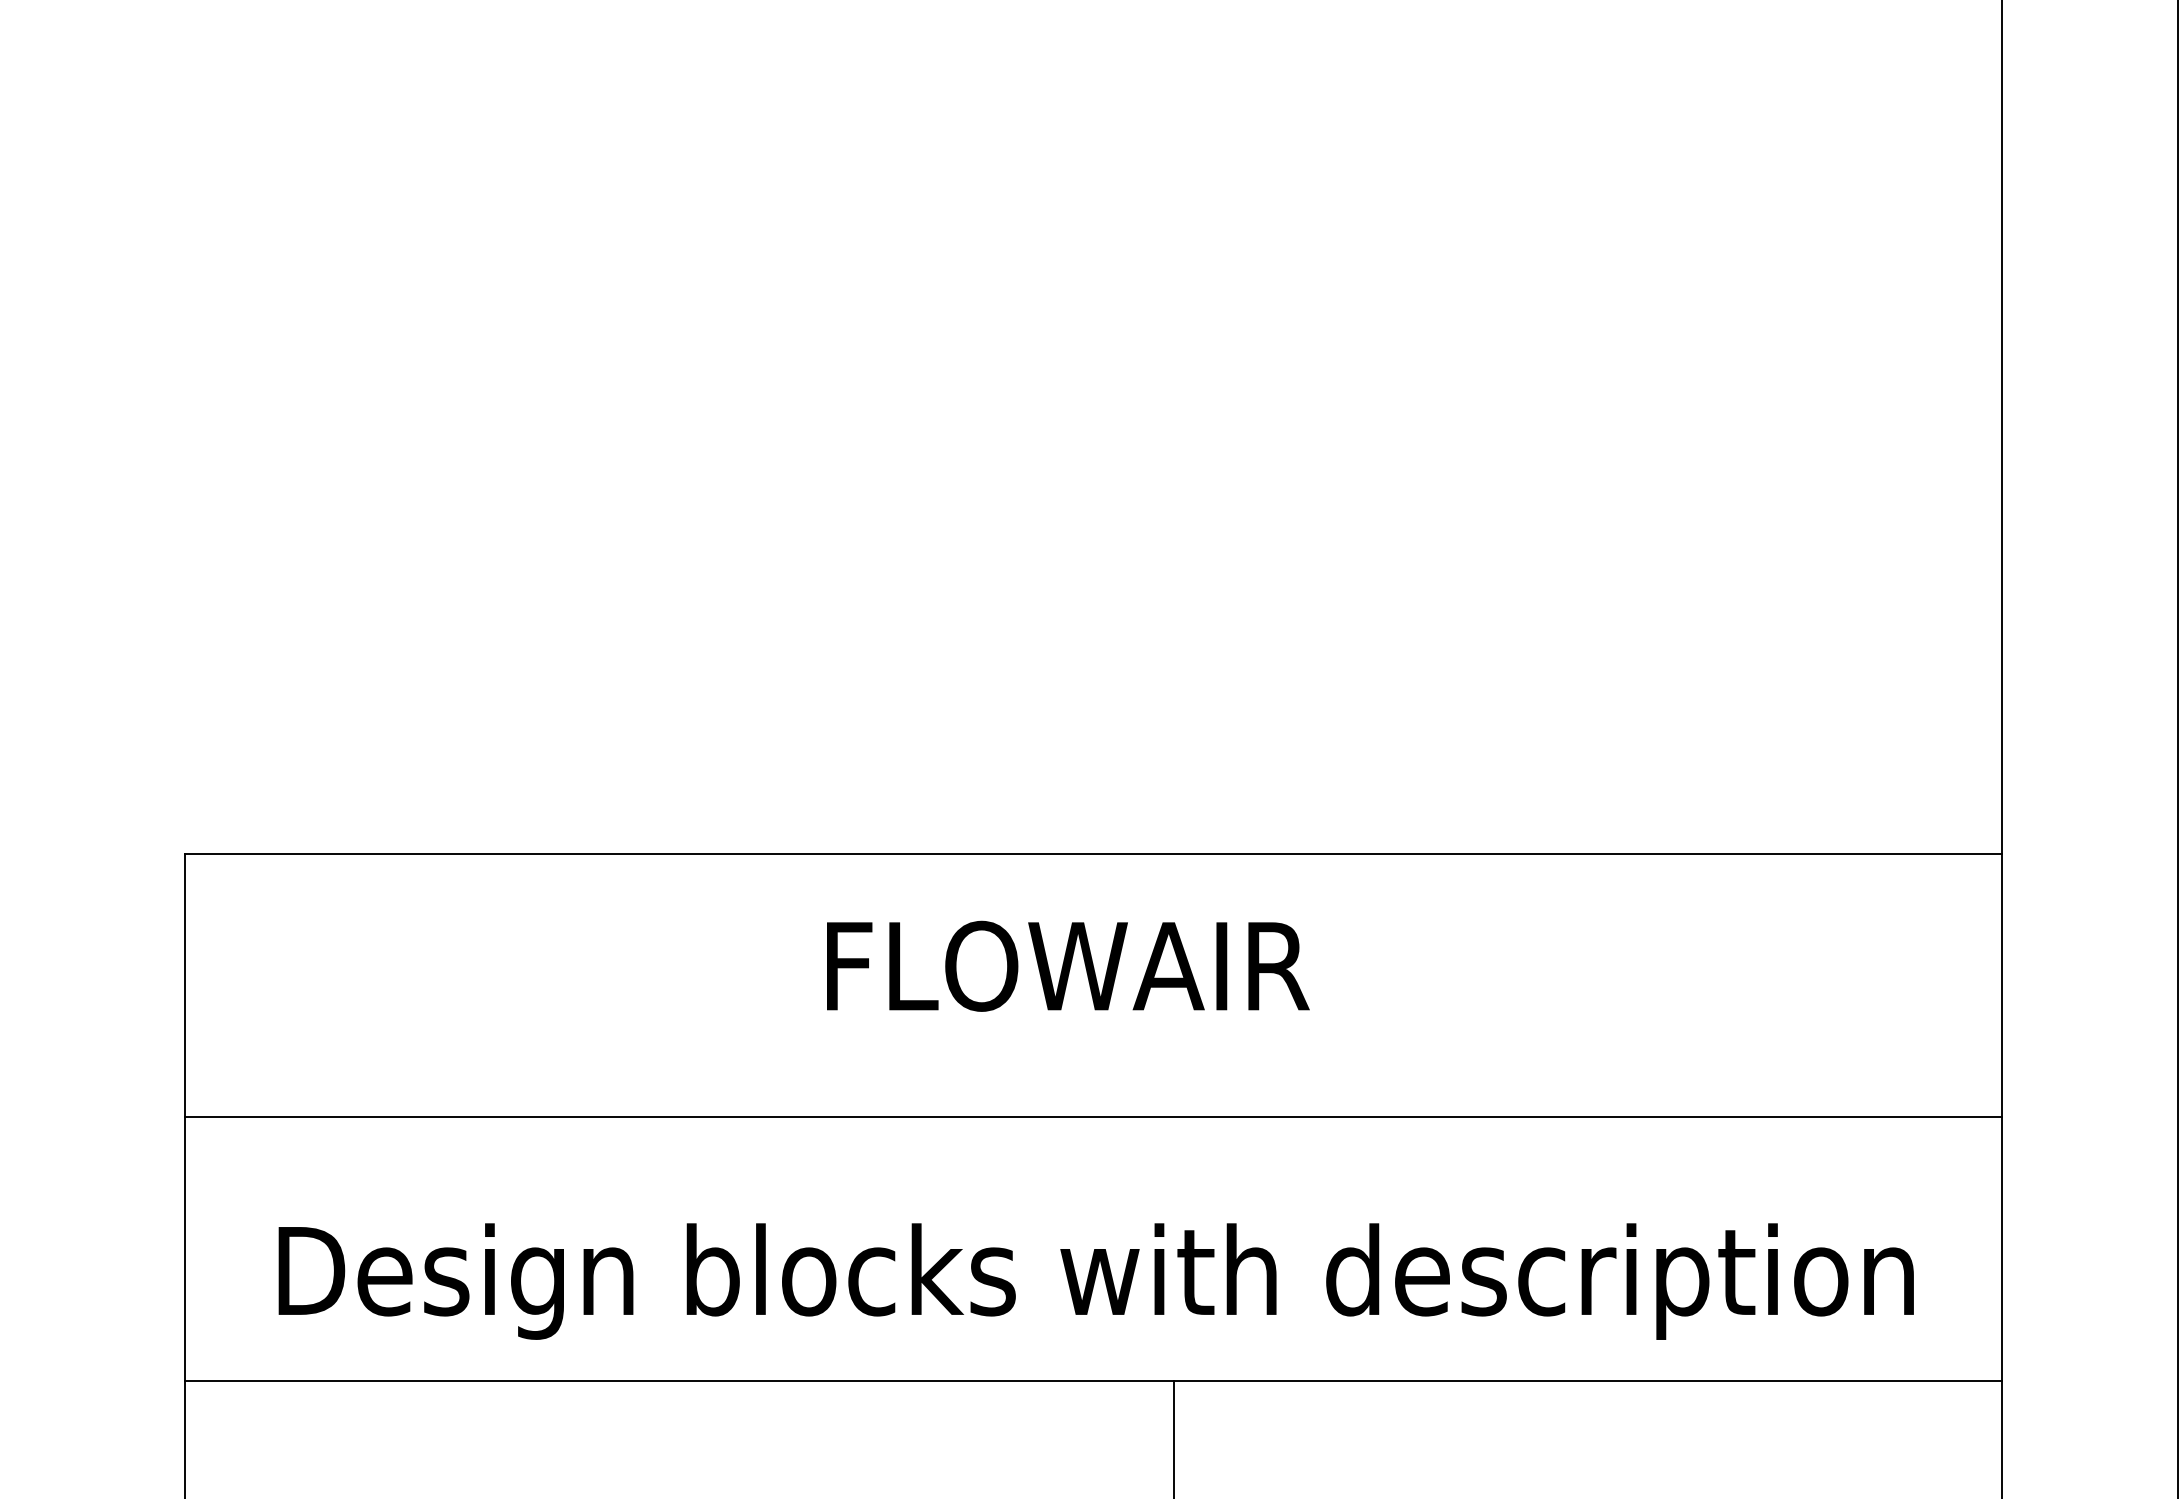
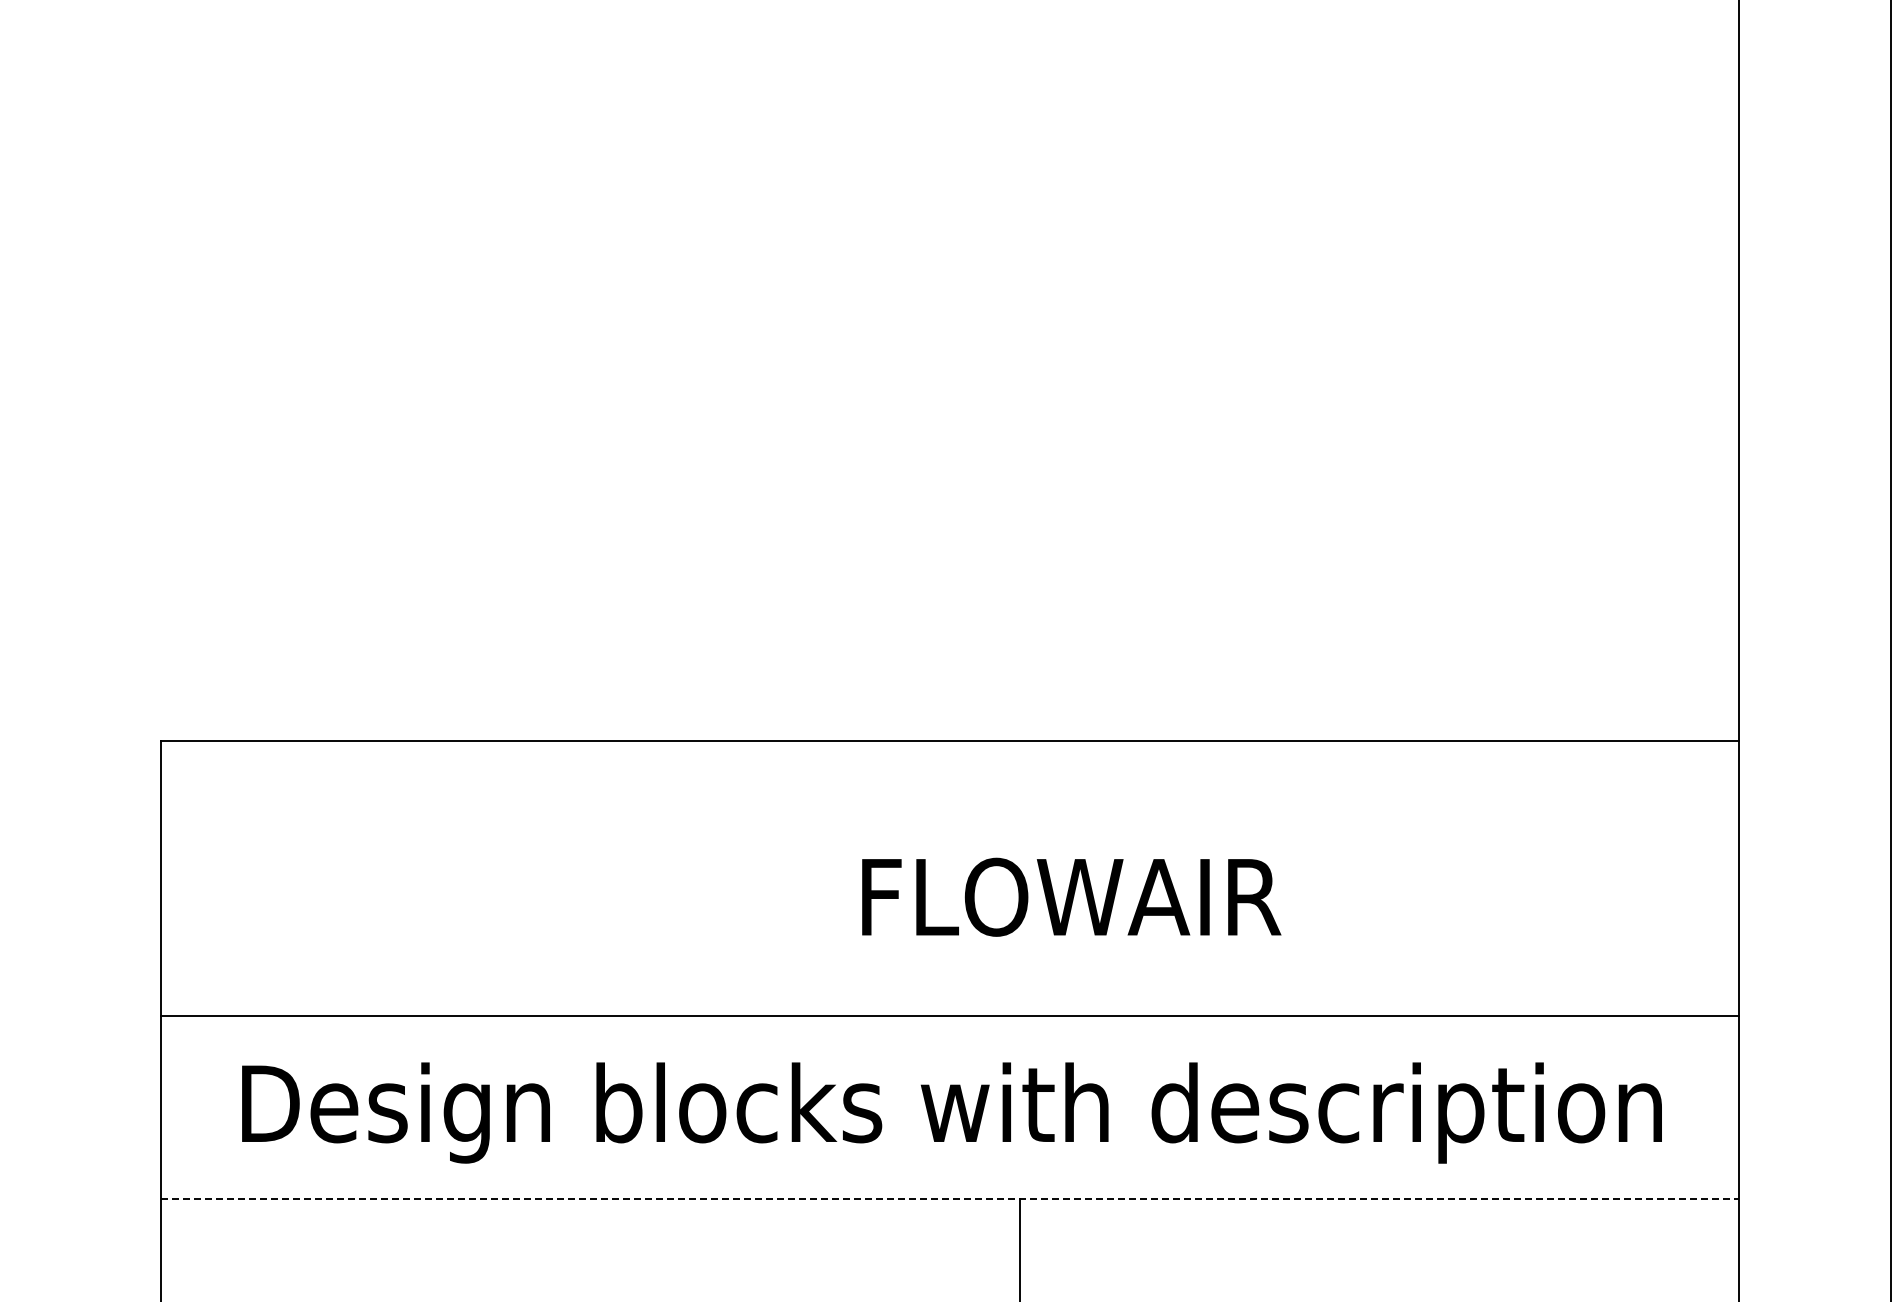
text: (1068, 965) -> (1071, 896), moved
line: (1093, 1117) -> (949, 1016), moved
line: (1093, 1381) -> (949, 1199), solid -> dashed

